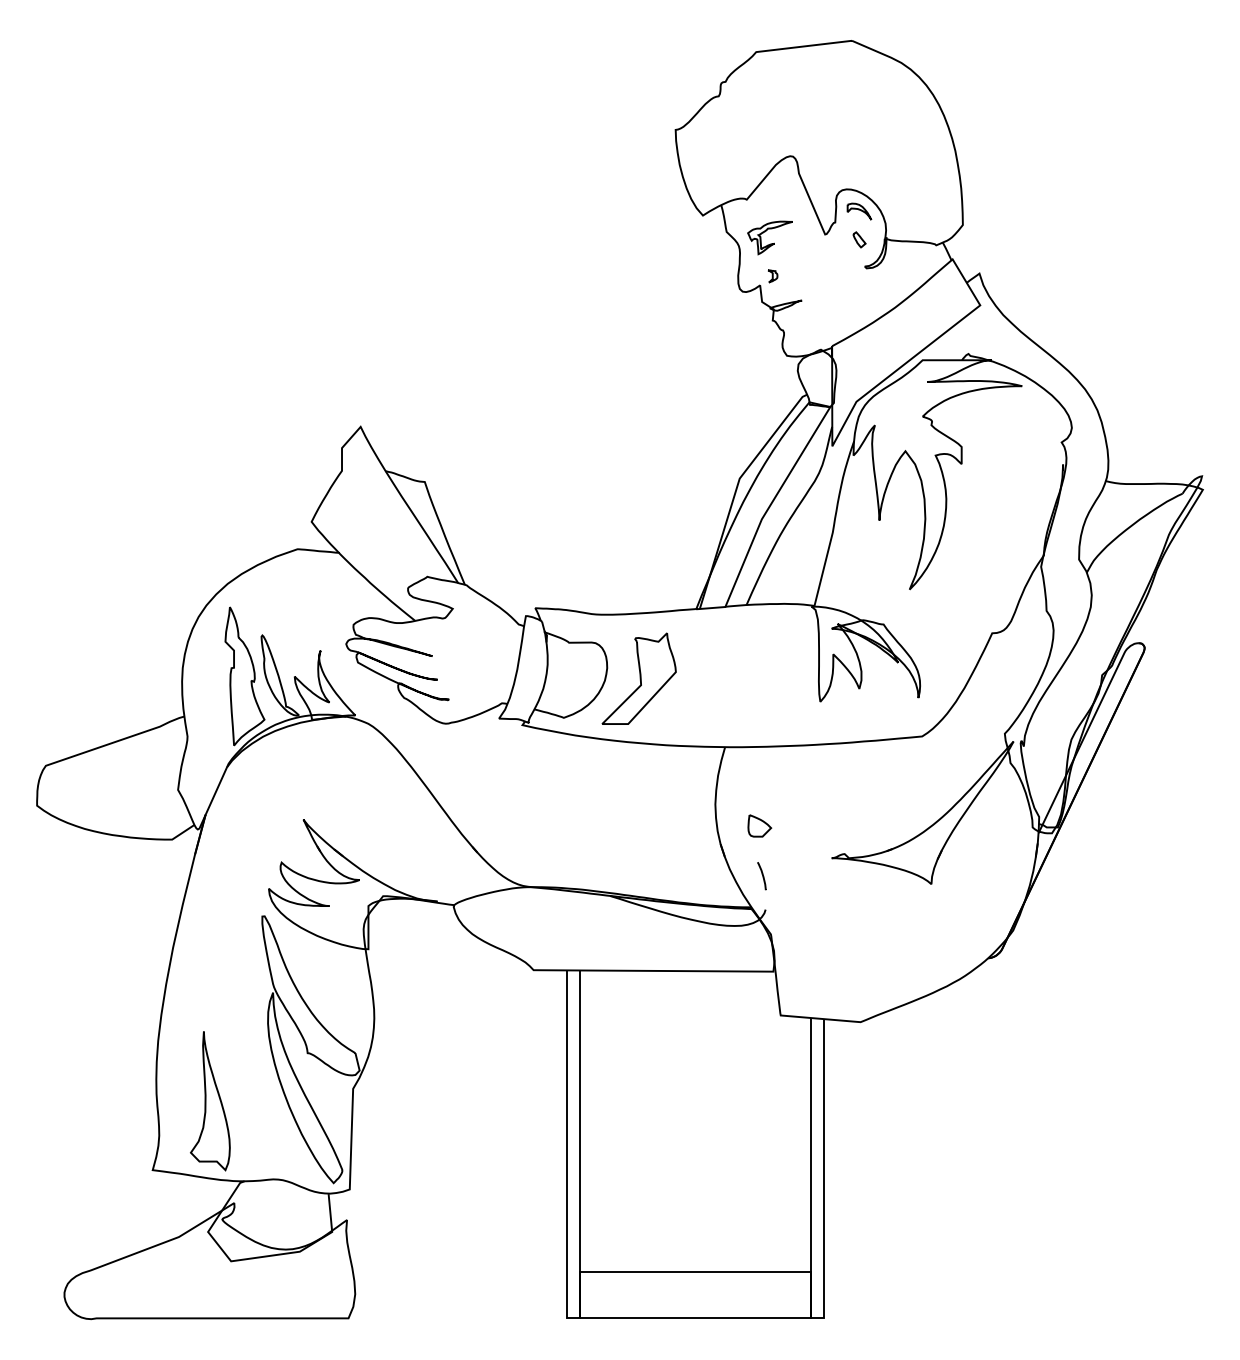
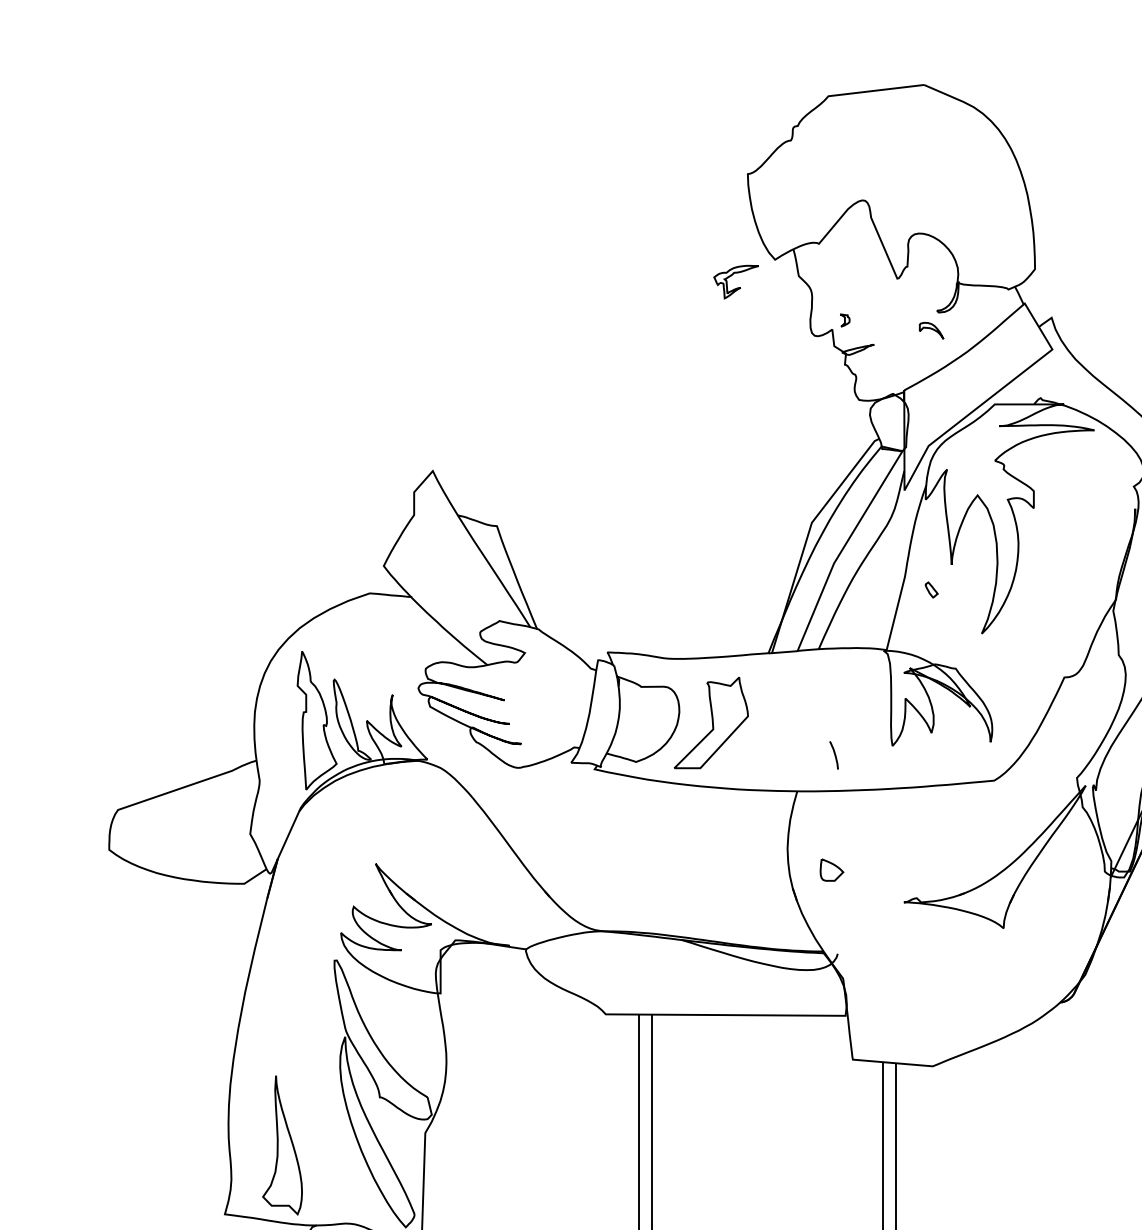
part: (859, 211) -> (931, 330), moved
part: (859, 239) -> (931, 589), moved
part: (770, 243) -> (736, 287), moved
curve: (762, 876) -> (834, 755), moved

